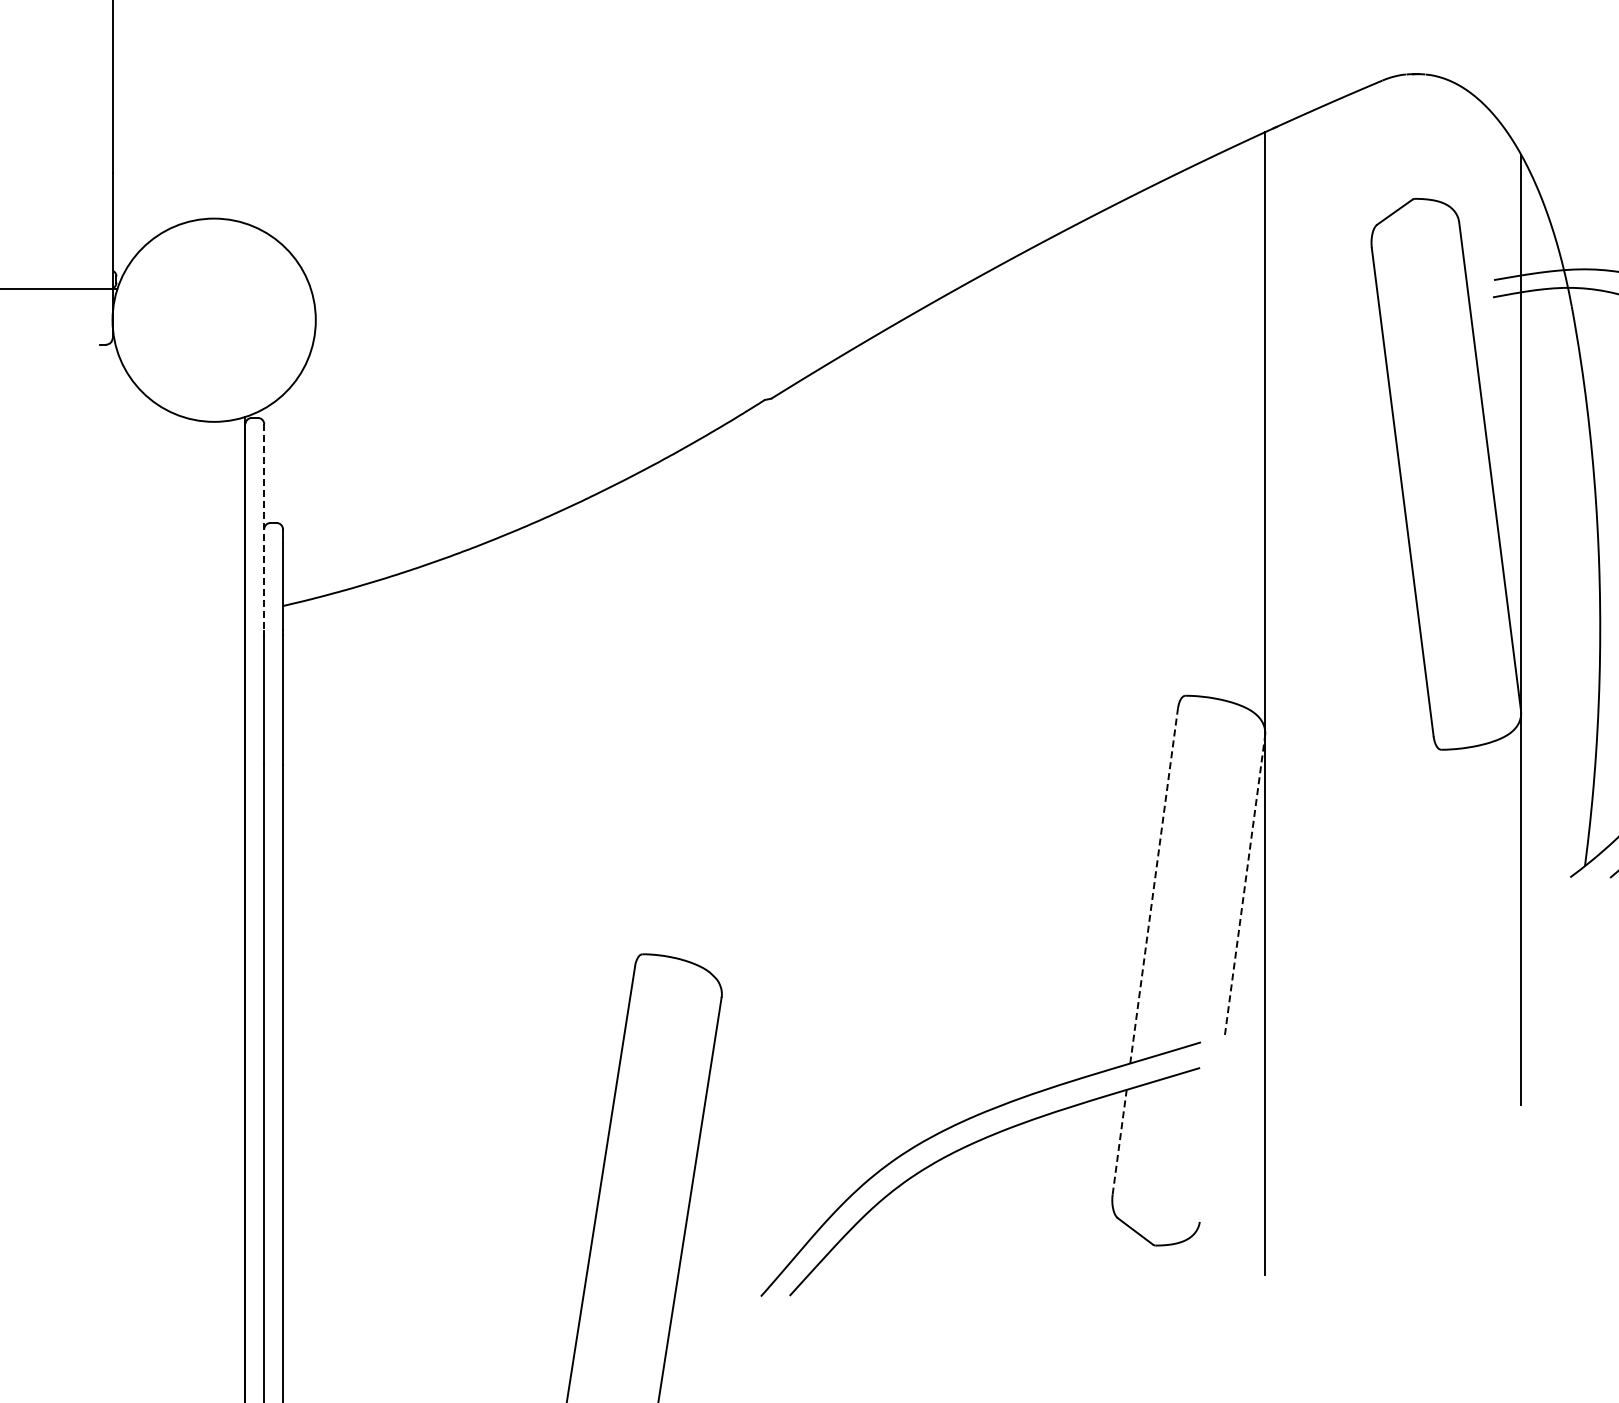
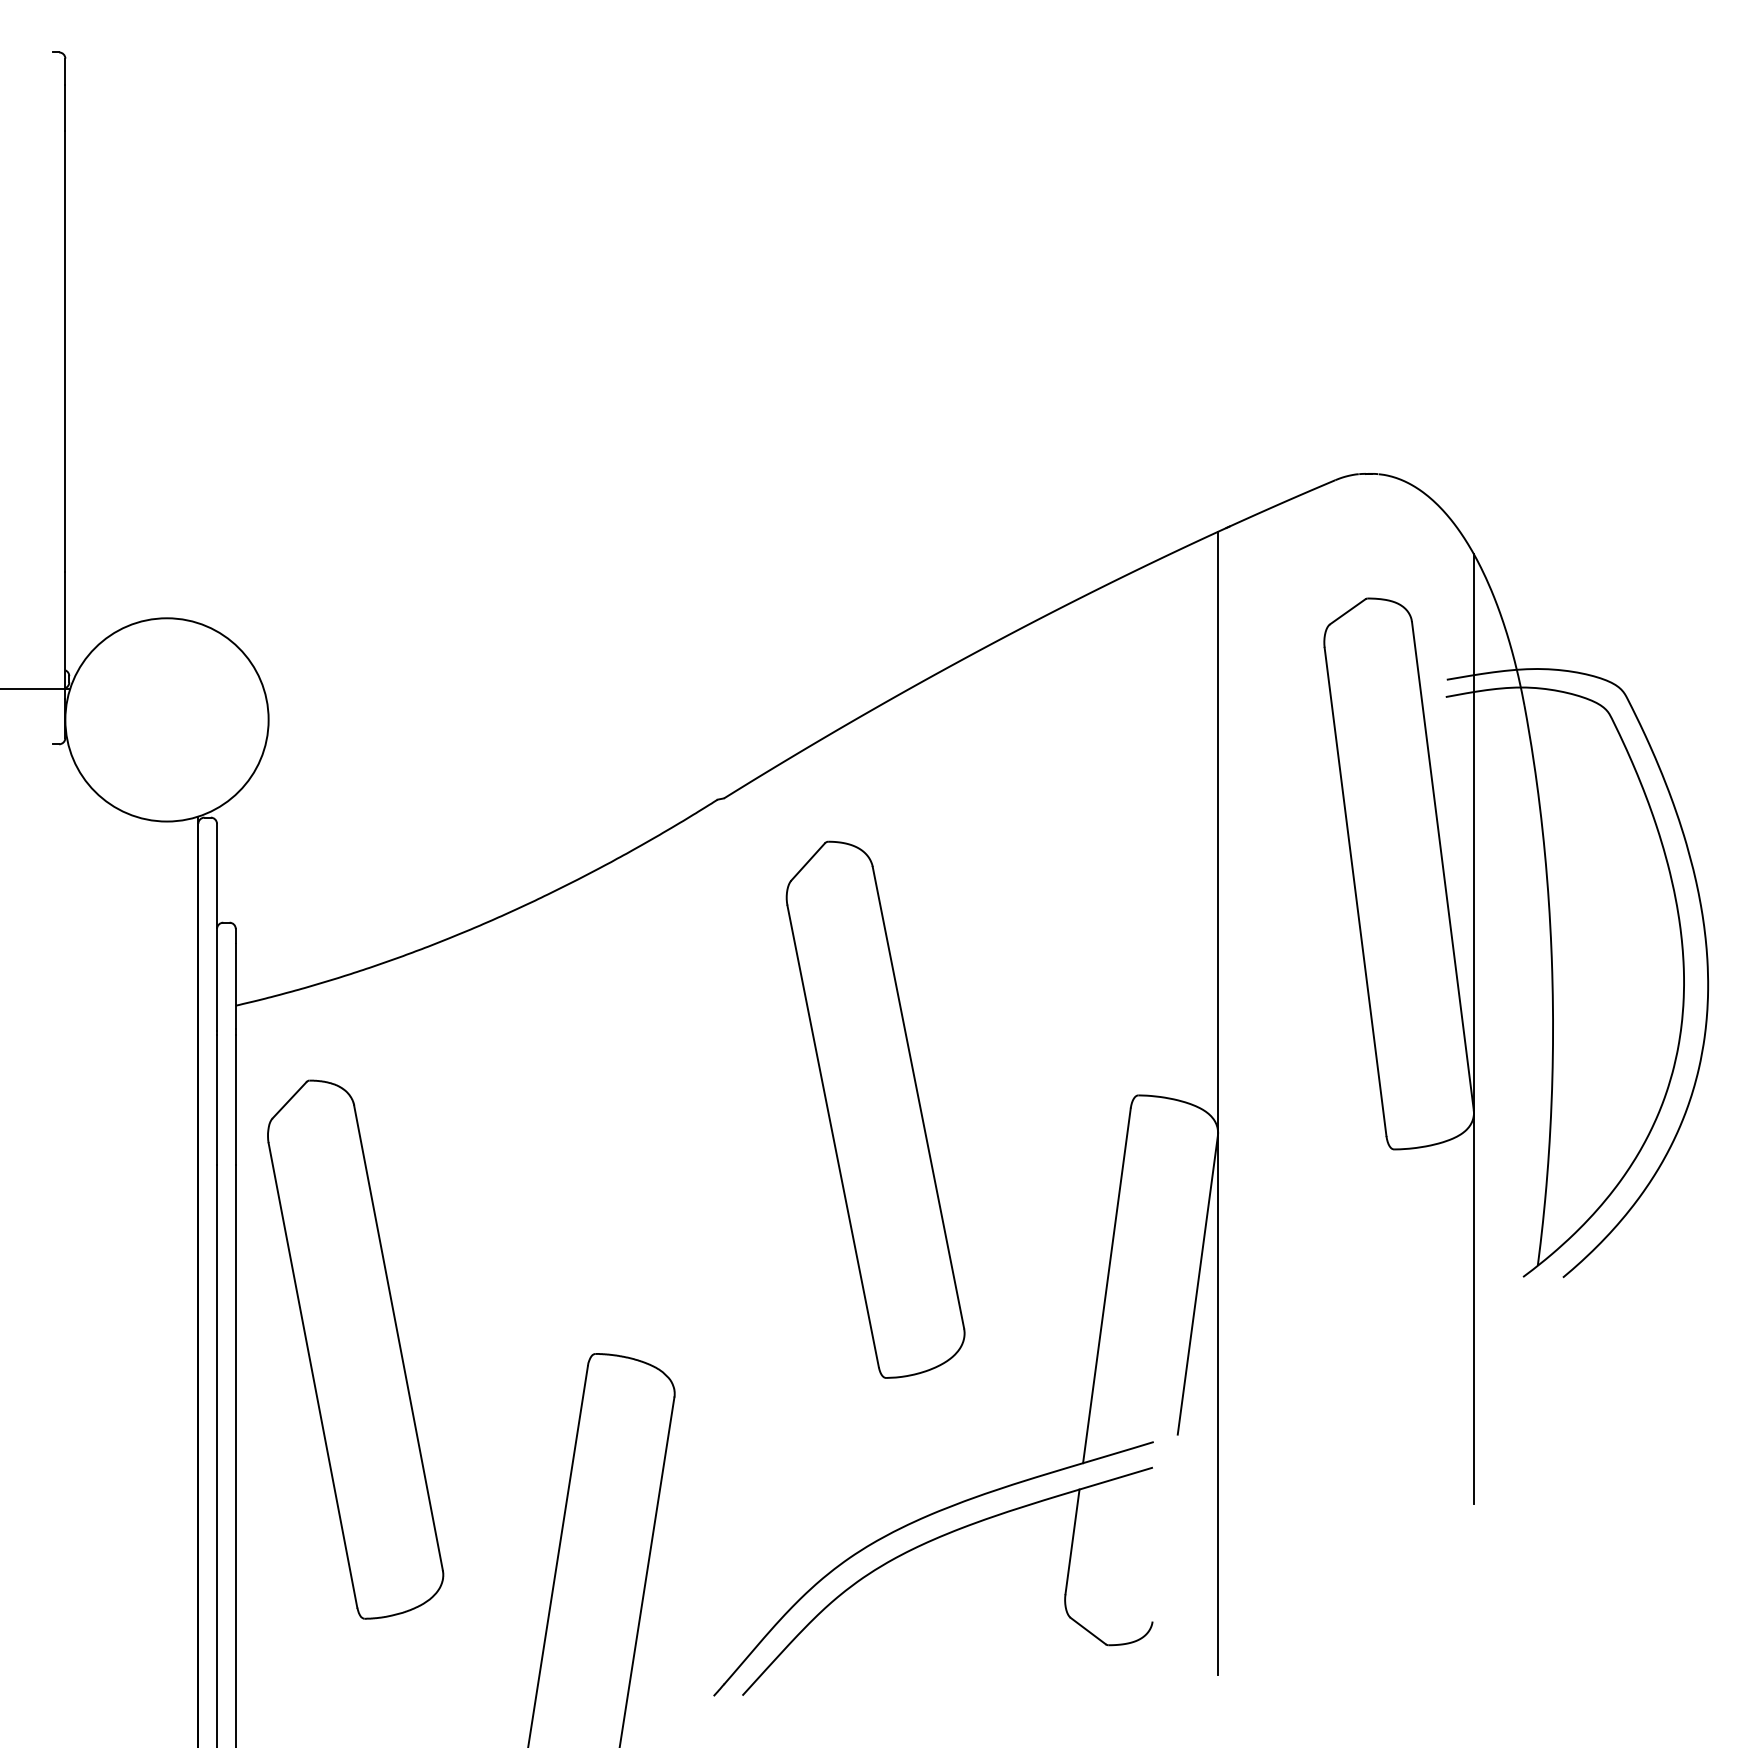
line: (264, 527) -> (217, 927), dashed -> solid
part: (922, 709) -> (875, 1109), added
line: (1153, 885) -> (1106, 1285), dashed -> solid
line: (1244, 885) -> (1197, 1285), dashed -> solid
part: (402, 949) -> (355, 1349), added
line: (1119, 1141) -> (1072, 1541), dashed -> solid

